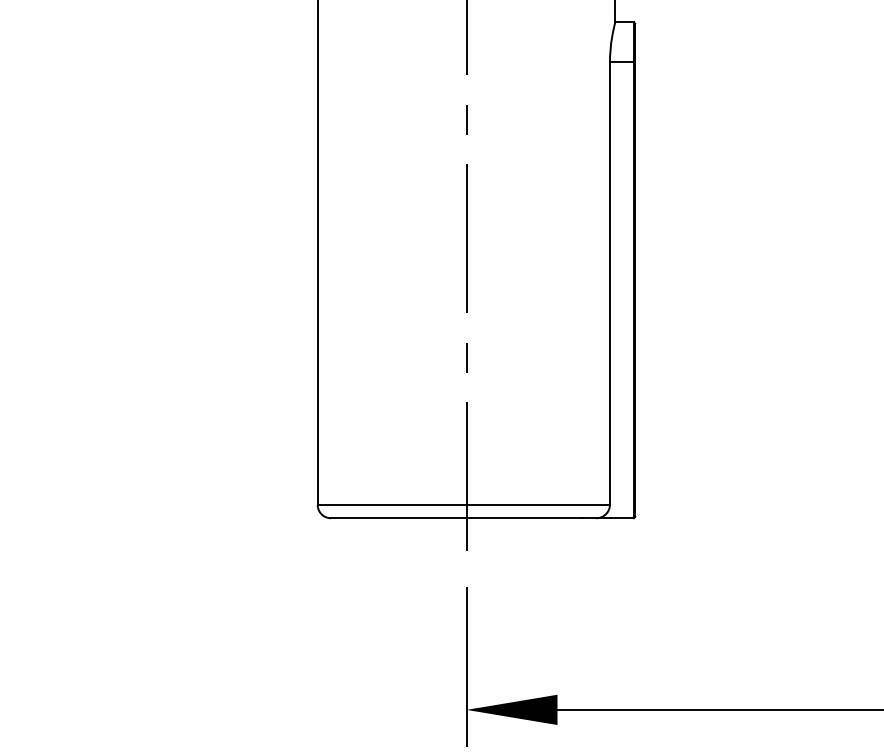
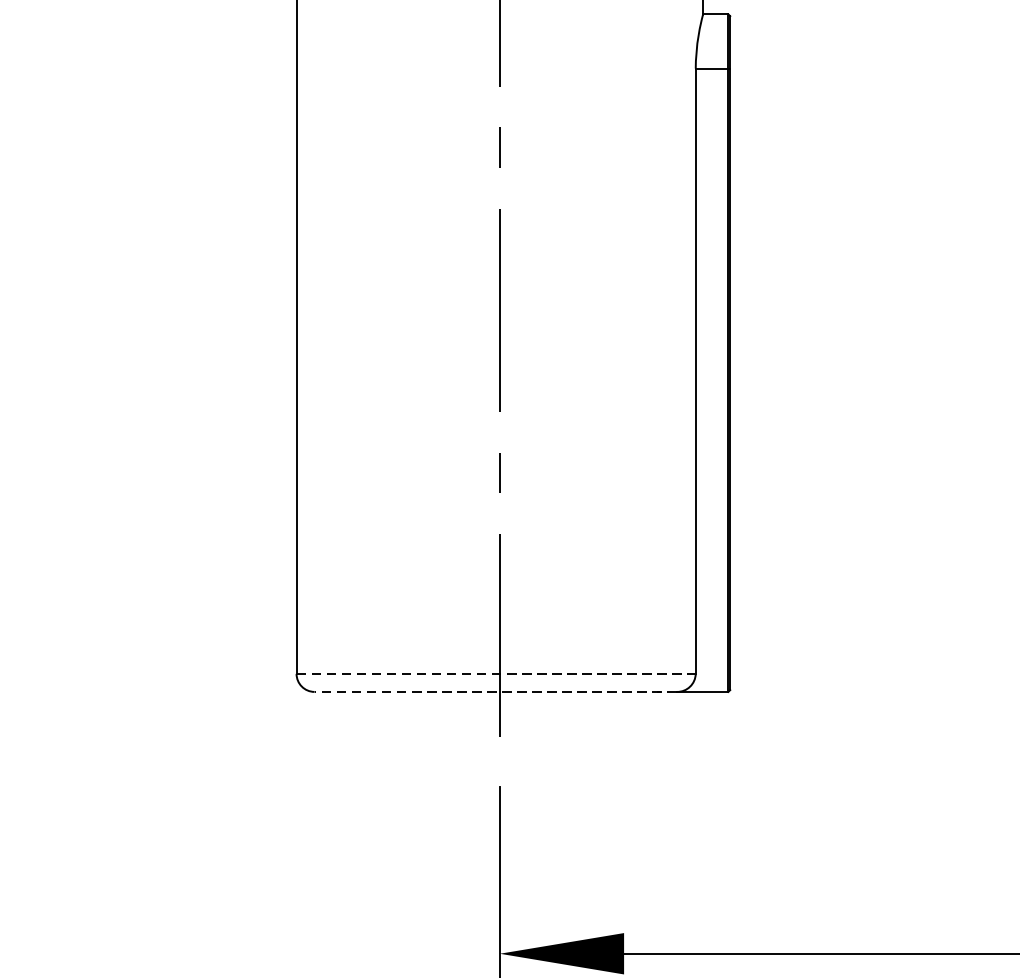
line: (464, 504) -> (497, 673), solid -> dashed
line: (463, 518) -> (495, 692), solid -> dashed

